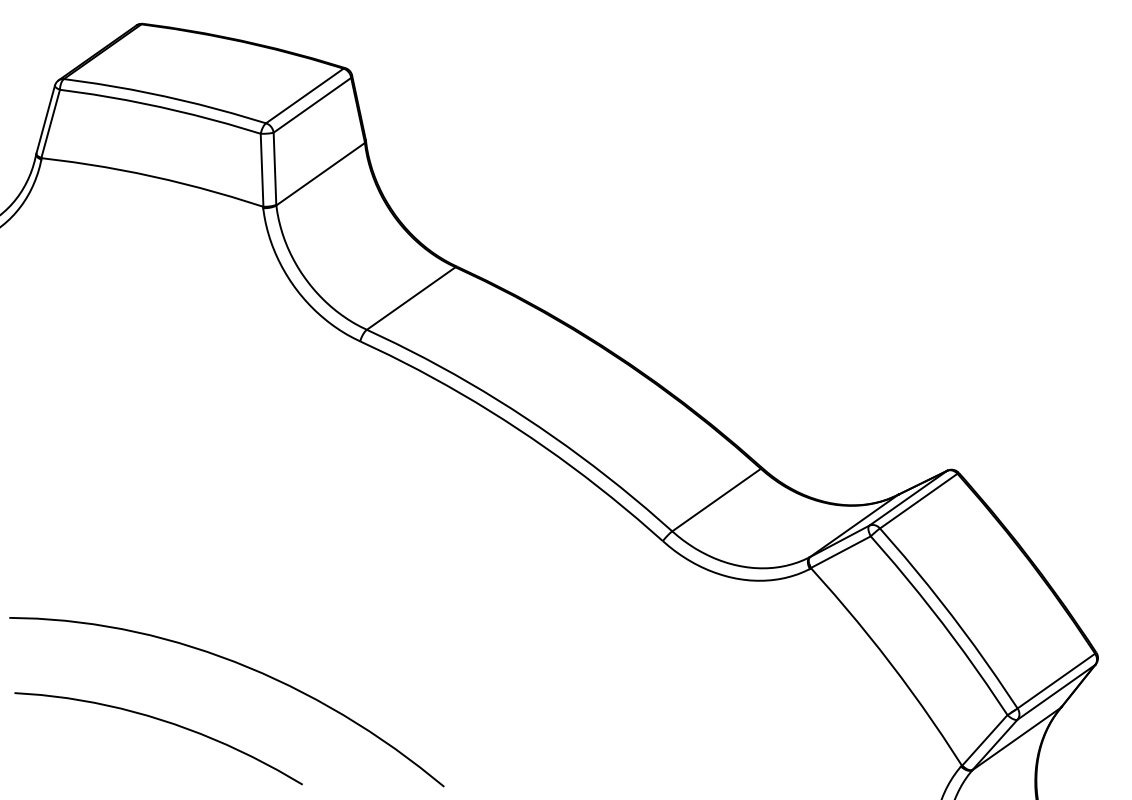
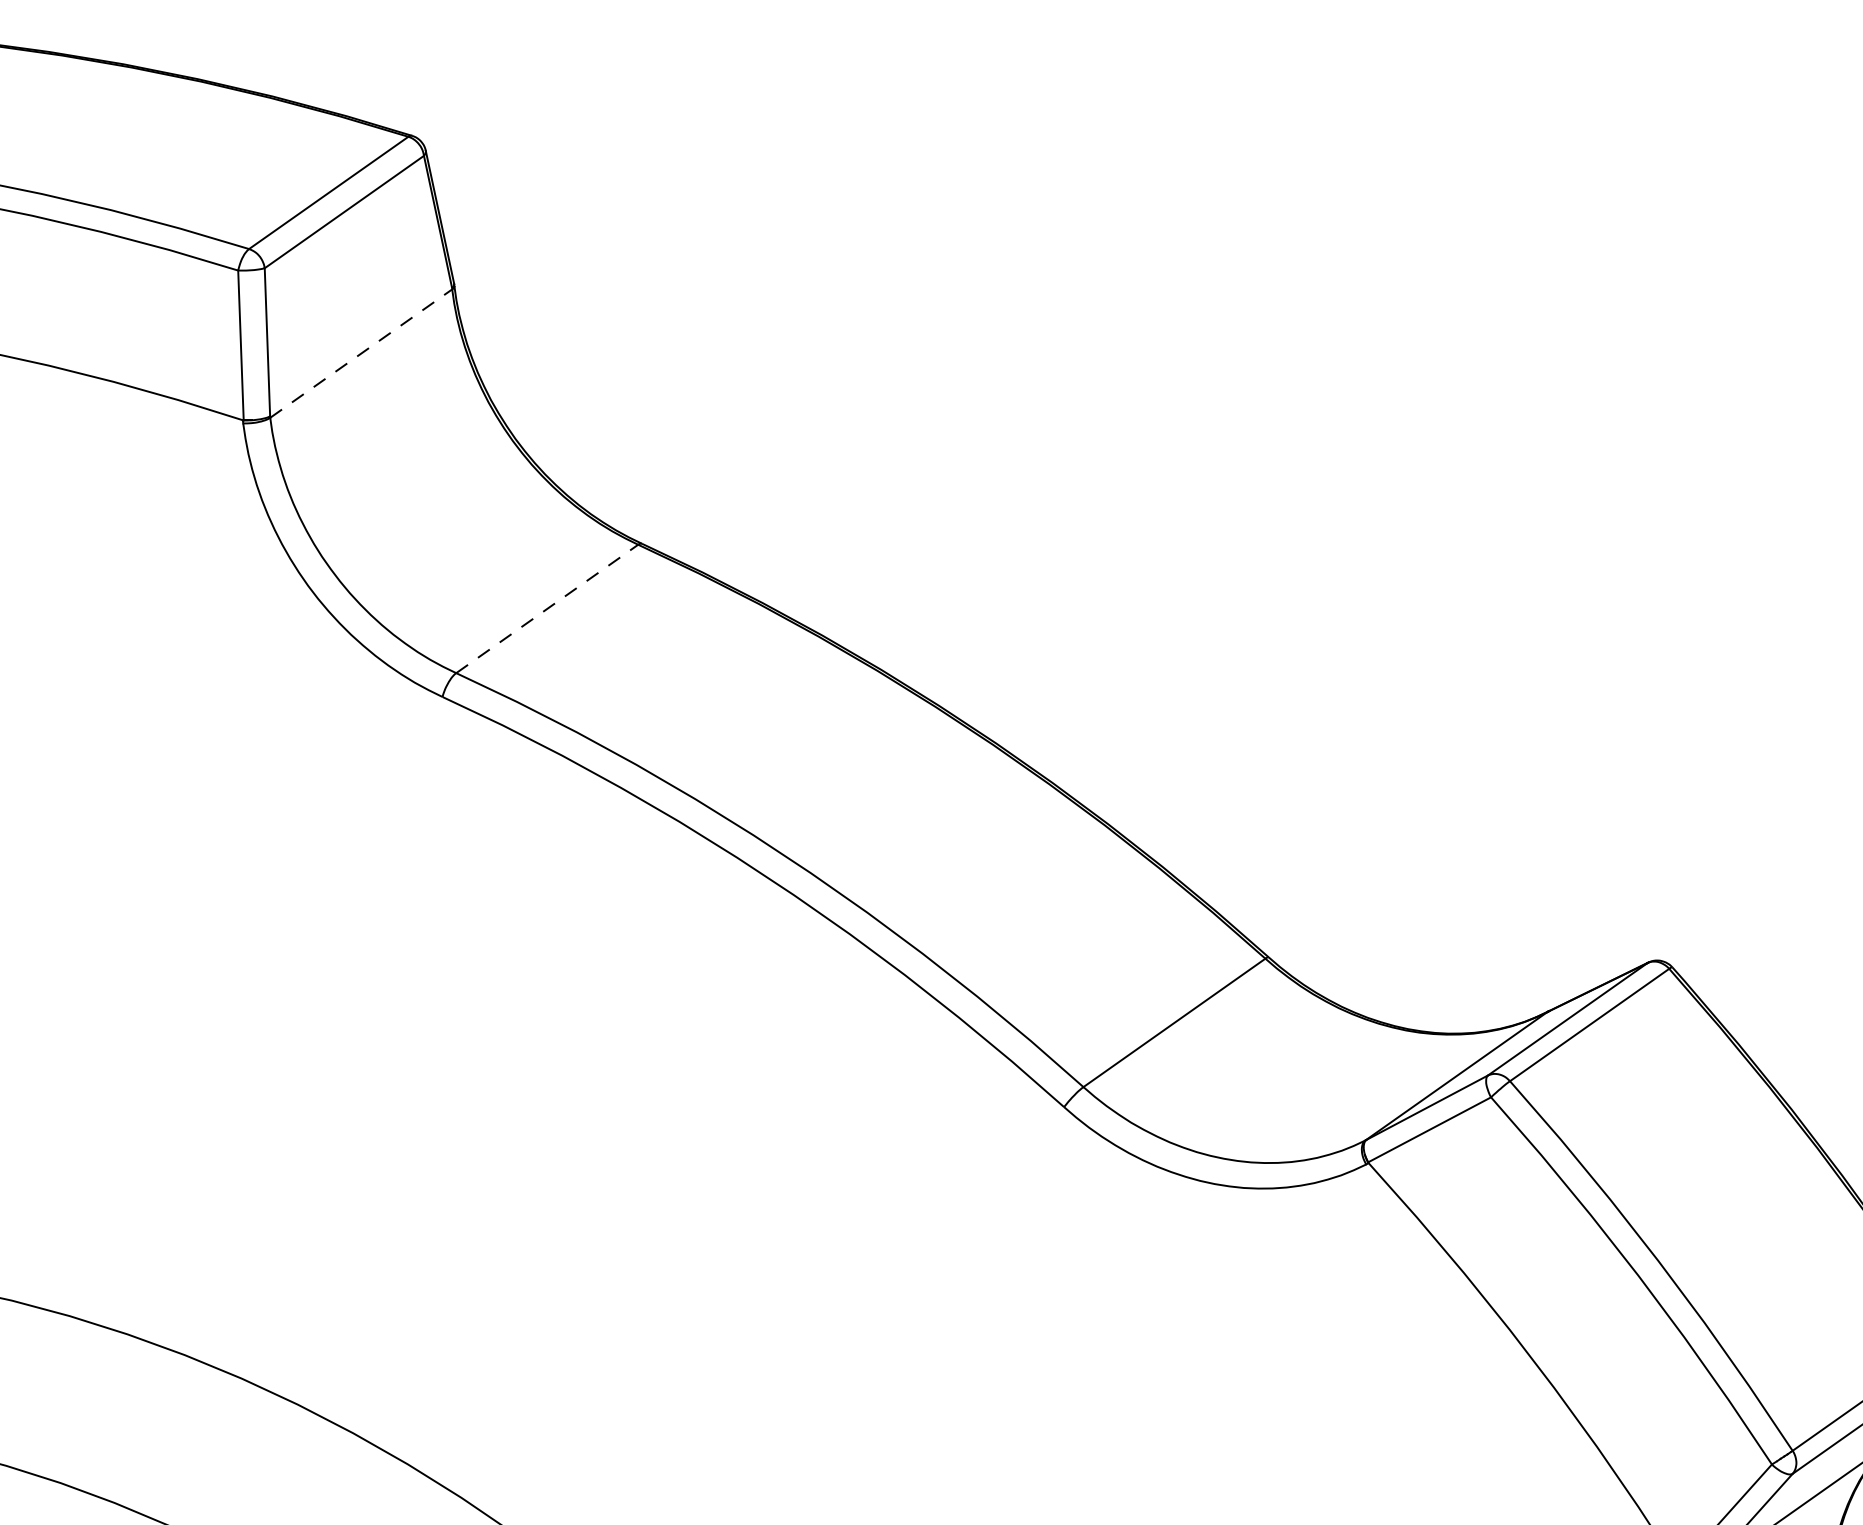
line: (321, 173) -> (362, 352), solid -> dashed
line: (411, 298) -> (547, 608), solid -> dashed

